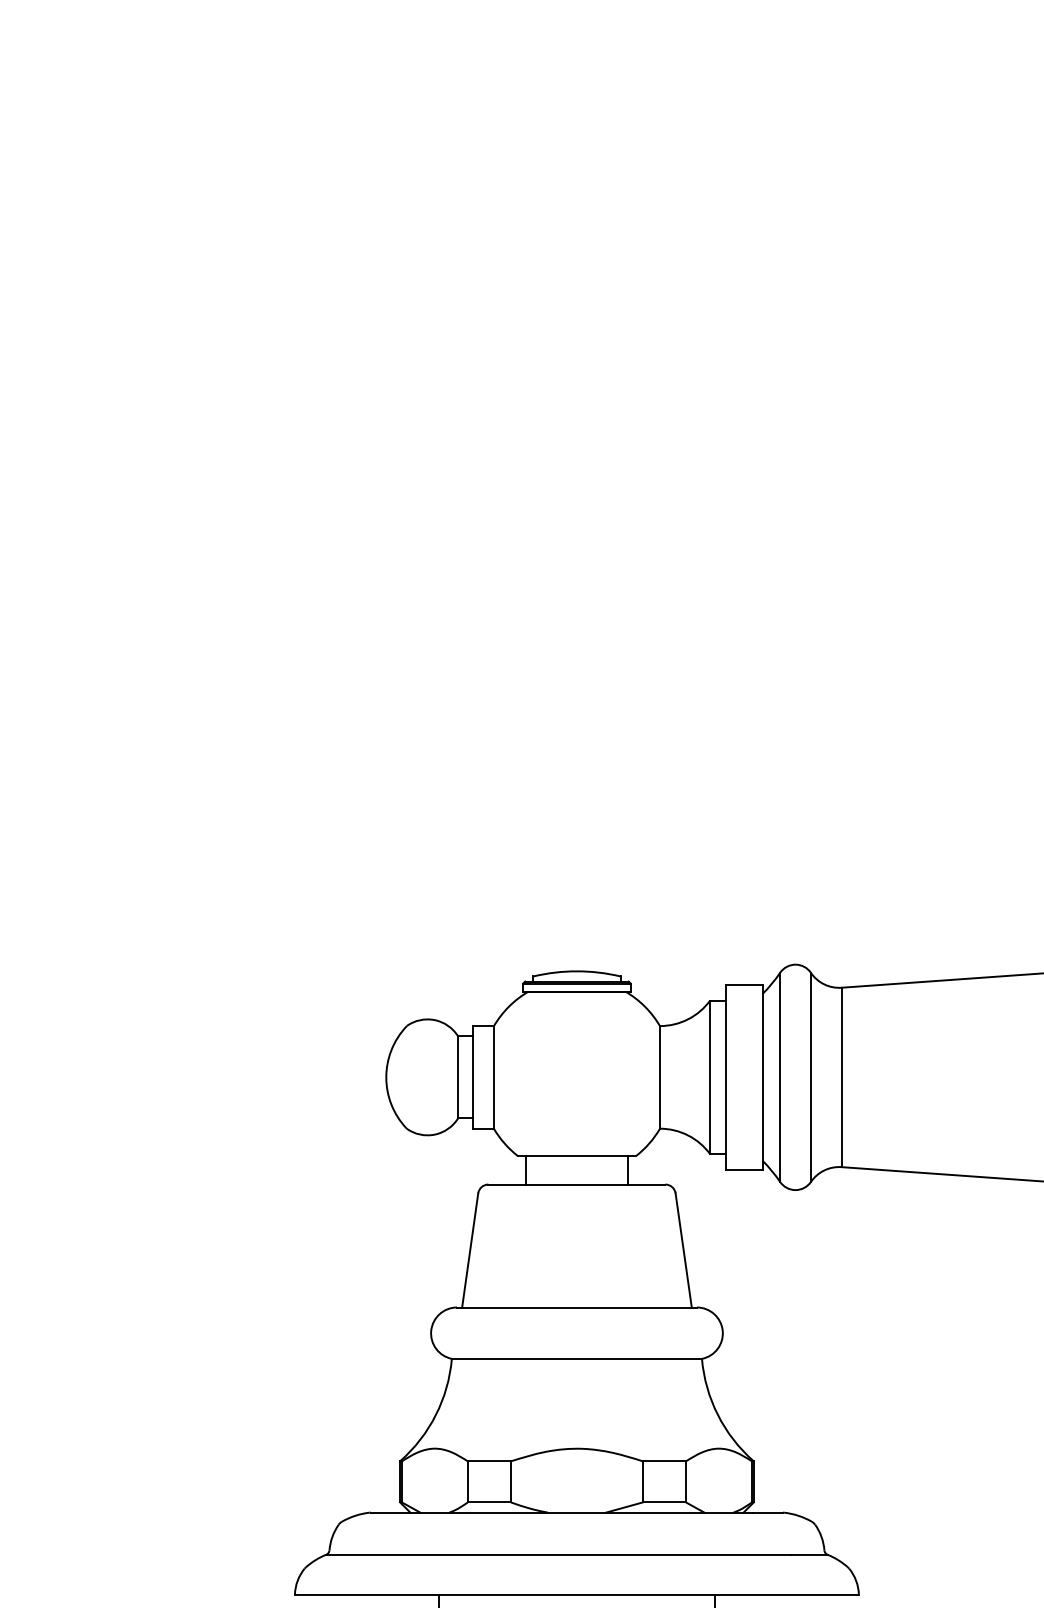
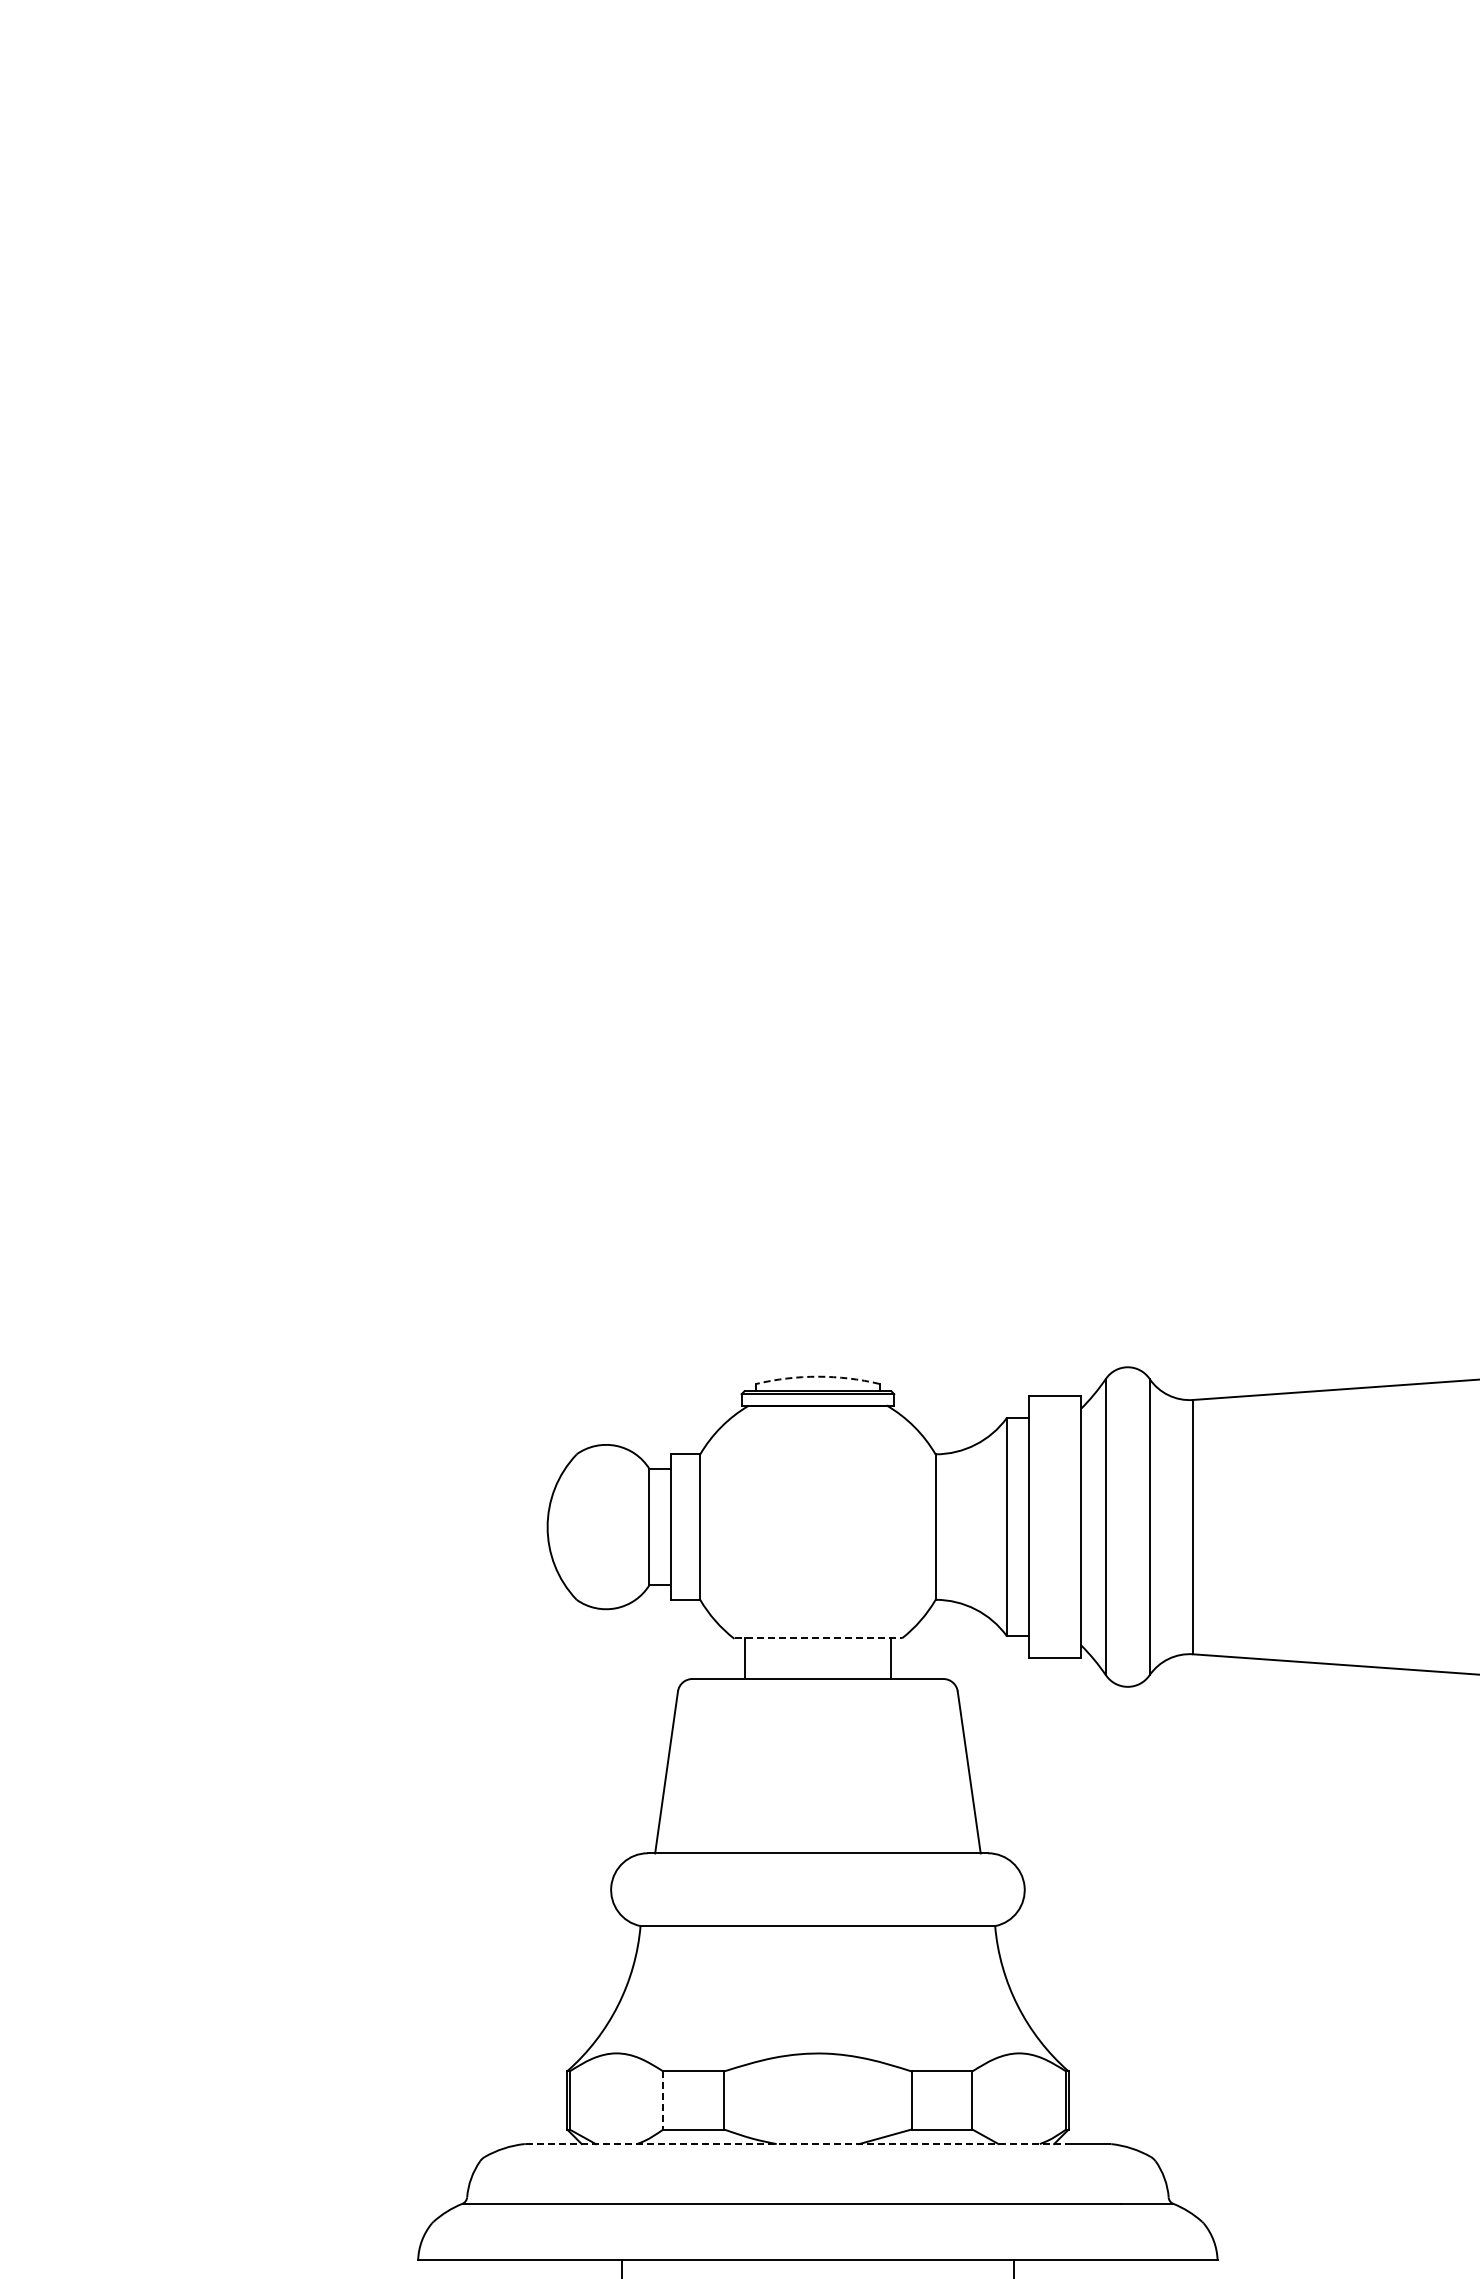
arc: (576, 971) -> (817, 1376), solid -> dashed
line: (577, 1155) -> (818, 1638), solid -> dashed
line: (468, 1481) -> (663, 2100), solid -> dashed
line: (561, 1512) -> (796, 2144), solid -> dashed

